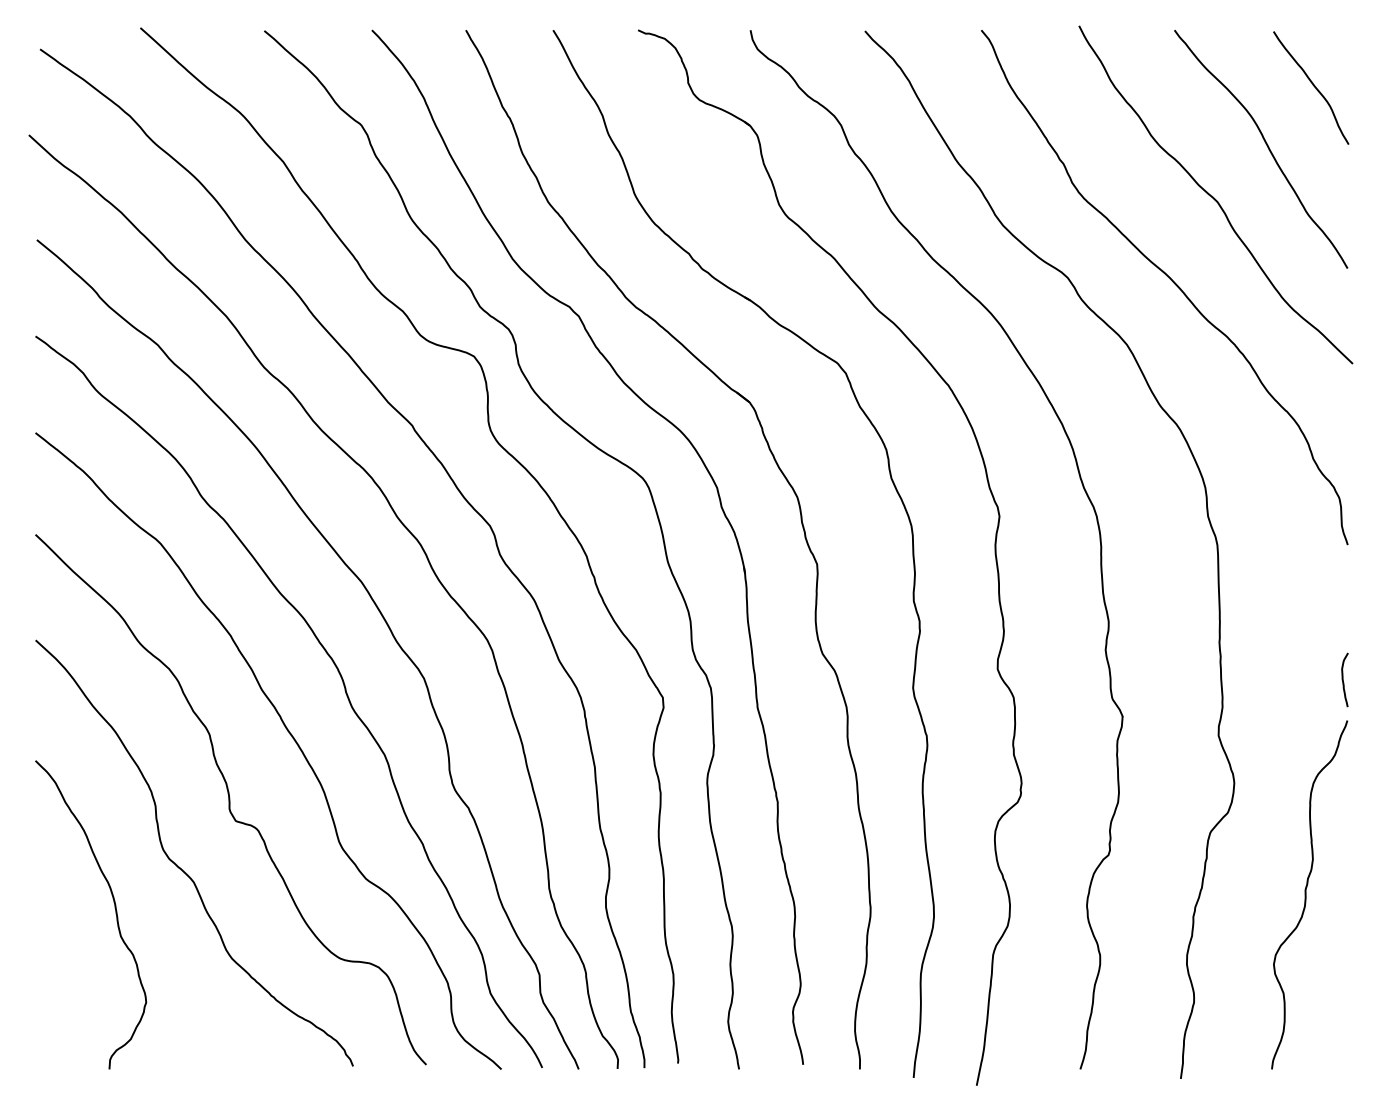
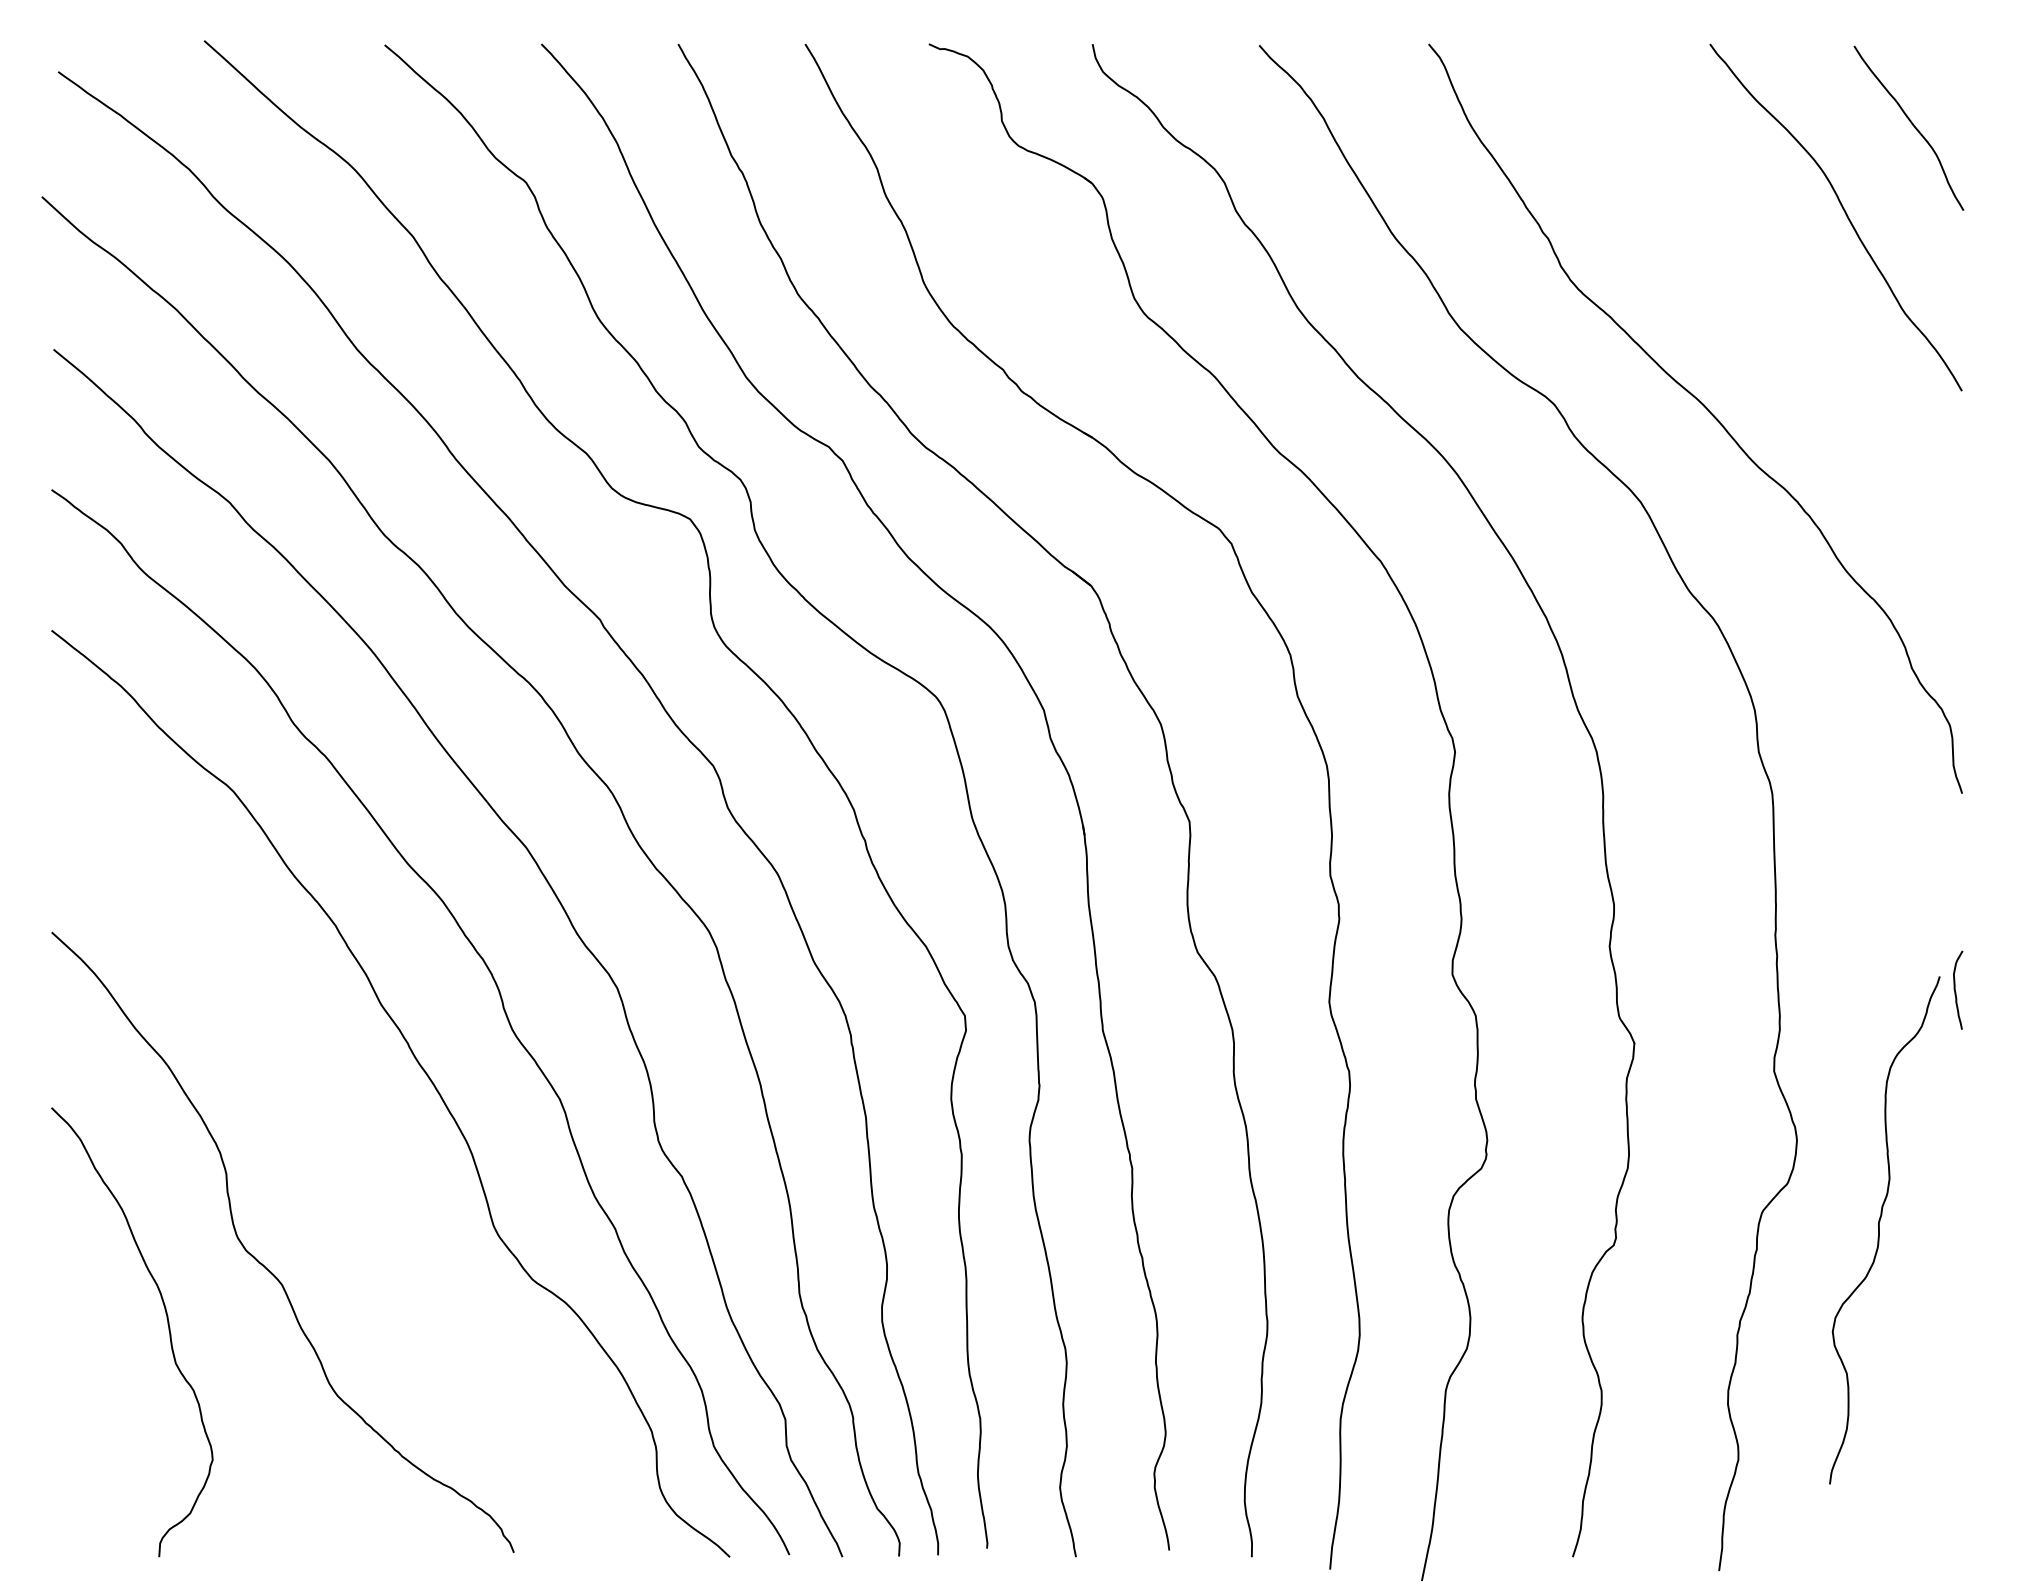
curve: (1213, 196) -> (1766, 286), removed
curve: (230, 799) -> (335, 1164), removed
curve: (1306, 894) -> (1880, 1229), moved

